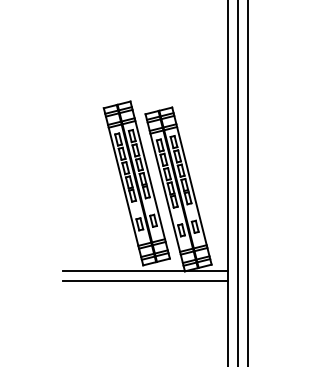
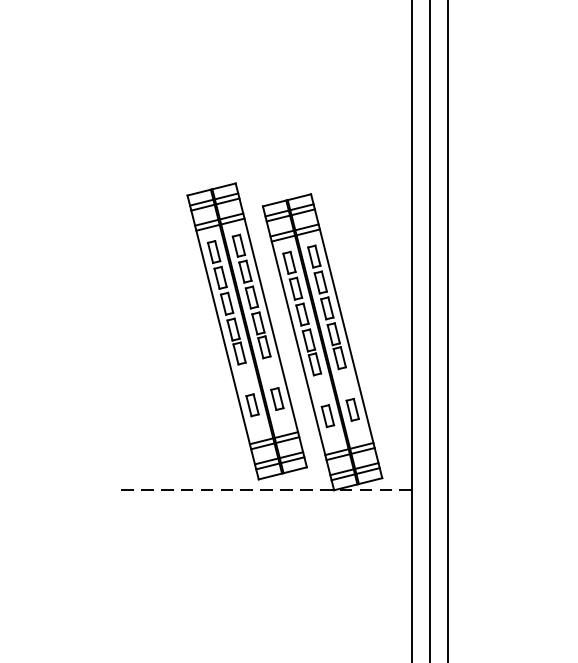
line: (145, 271) -> (262, 490), solid -> dashed
line: (145, 281) -> (262, 508), removed

